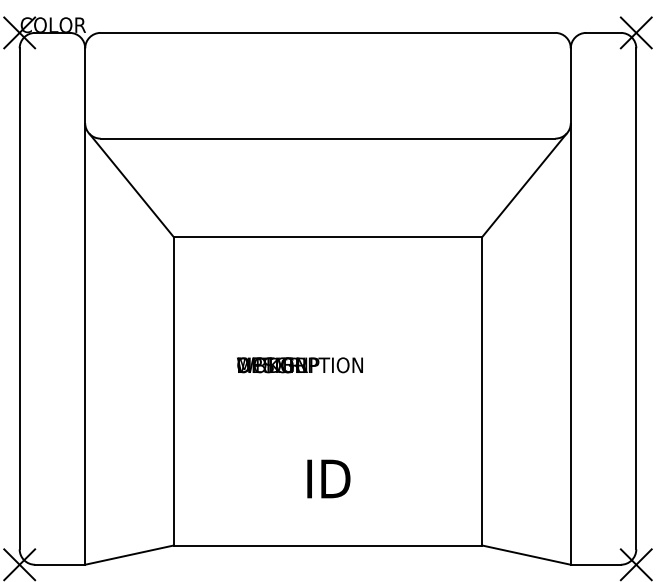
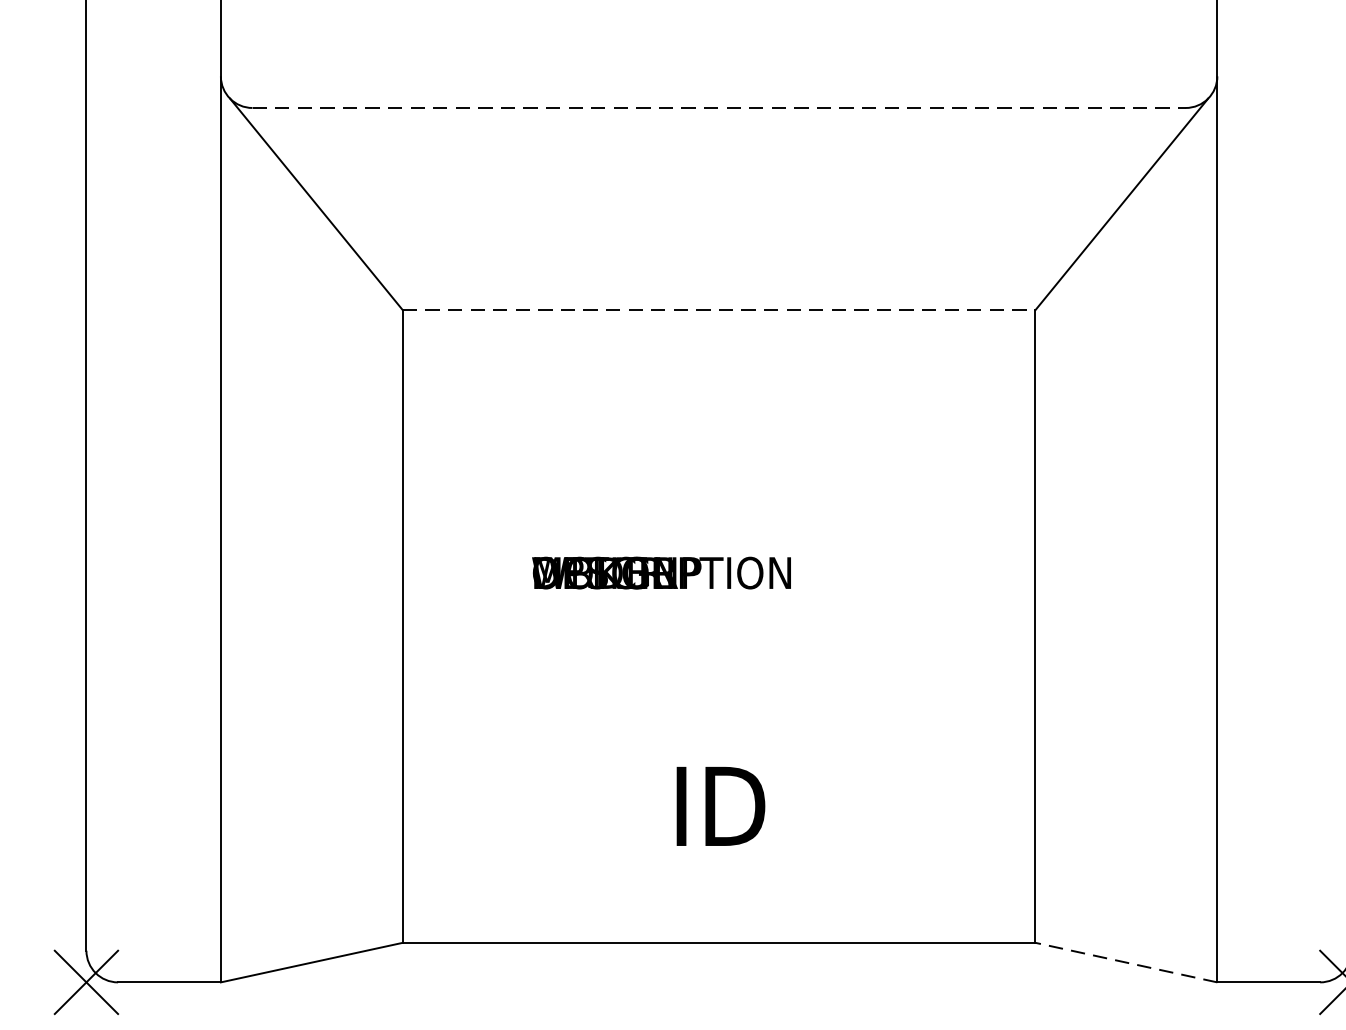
line: (328, 138) -> (720, 107), solid -> dashed
line: (328, 237) -> (720, 310), solid -> dashed
line: (525, 555) -> (1124, 963), solid -> dashed

